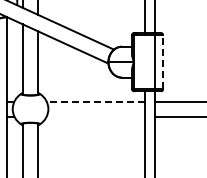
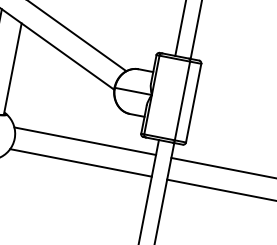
line: (163, 61) -> (194, 102), dashed -> solid
line: (95, 101) -> (84, 140), dashed -> solid
line: (95, 116) -> (80, 162), added

